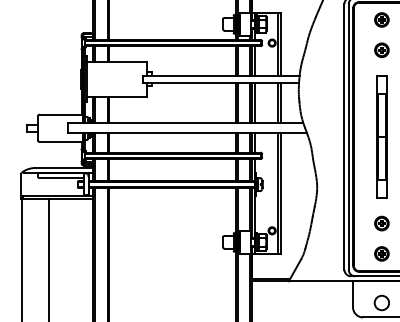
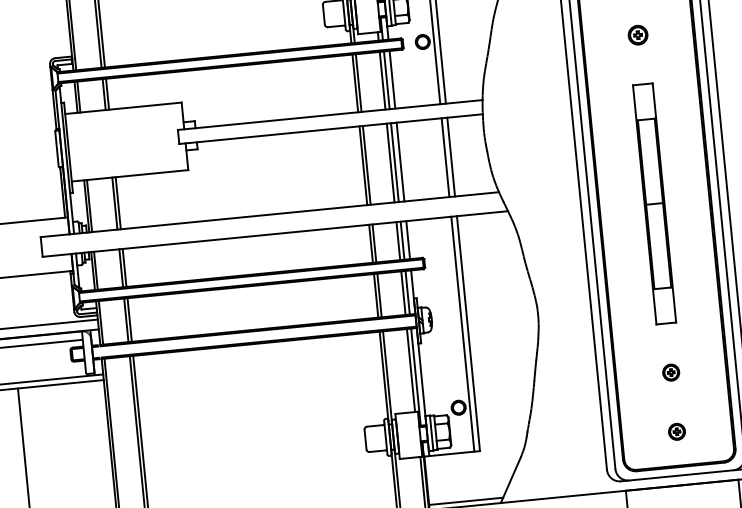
part: (381, 50) -> (637, 35), size x0.7
part: (381, 223) -> (670, 372), size x0.6
part: (381, 253) -> (676, 431), size x0.6

